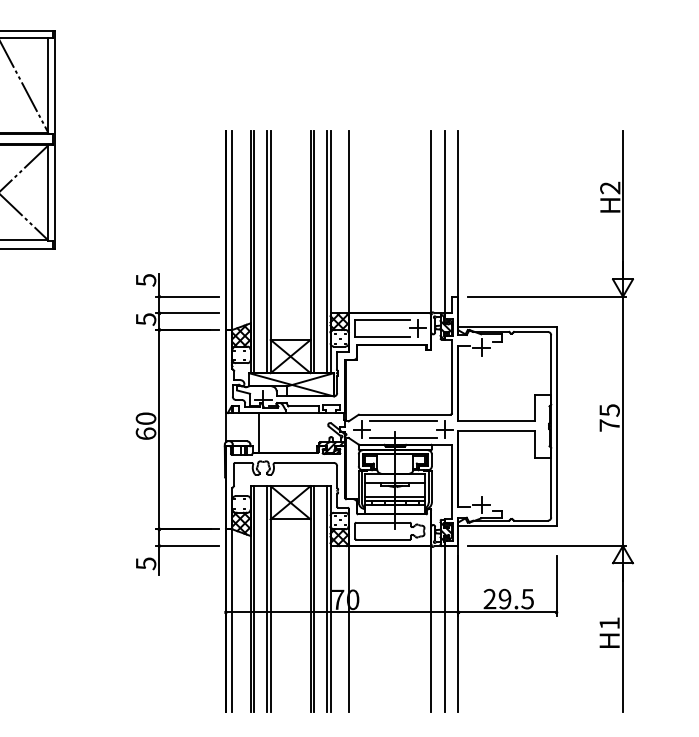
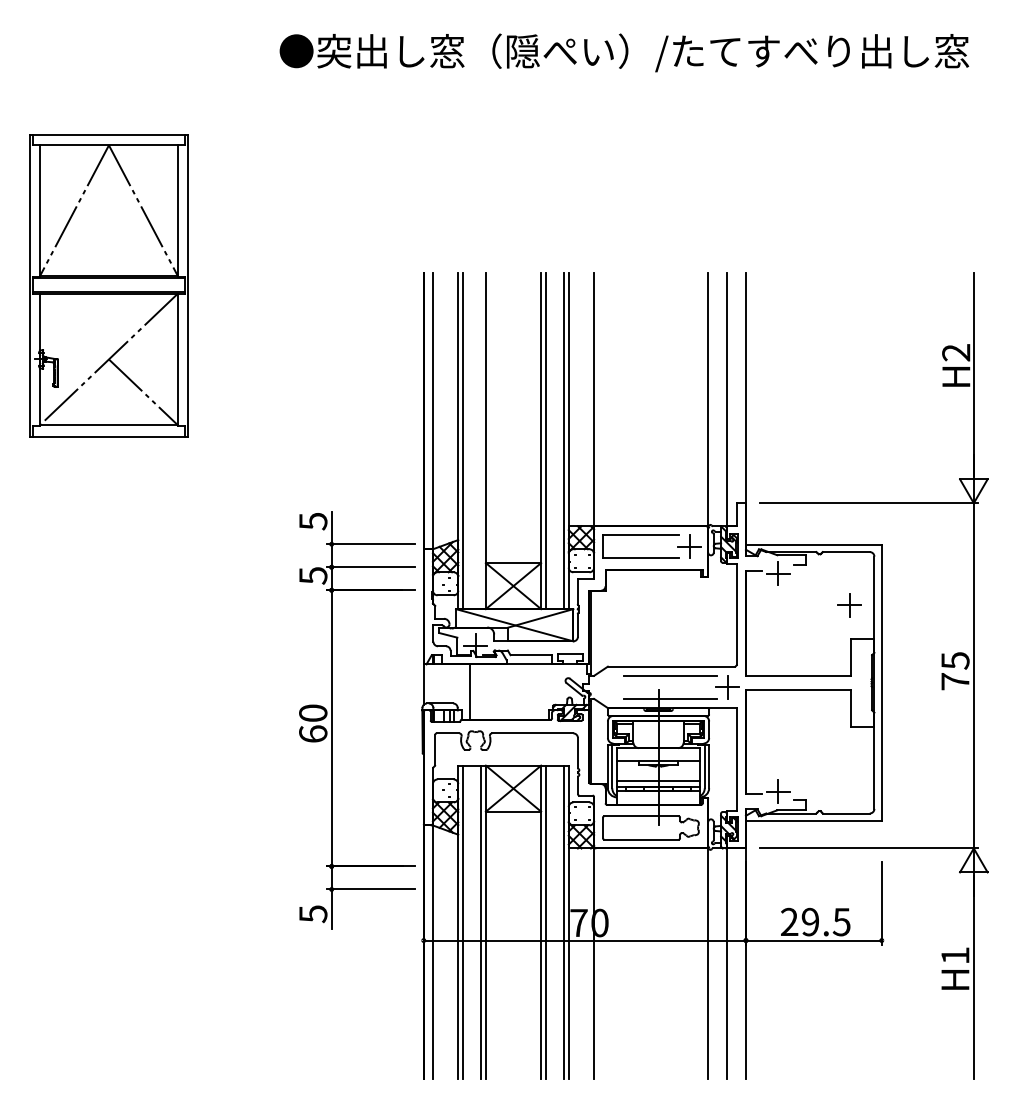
line: (267, 252) -> (481, 441), removed
part: (159, 423) -> (332, 720), moved
part: (362, 429) -> (849, 605), moved

